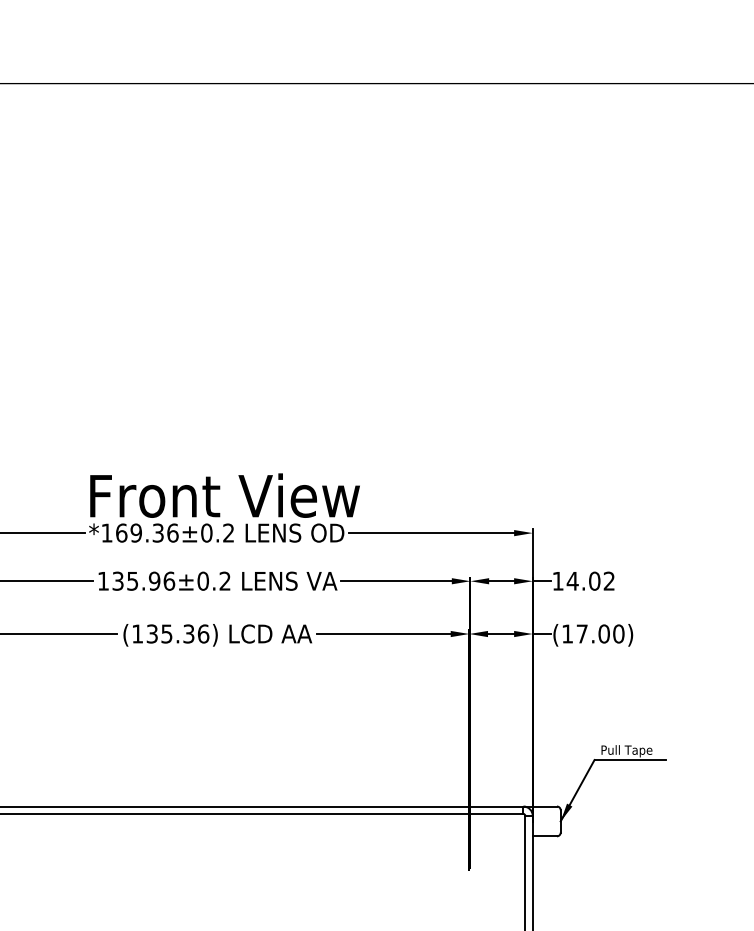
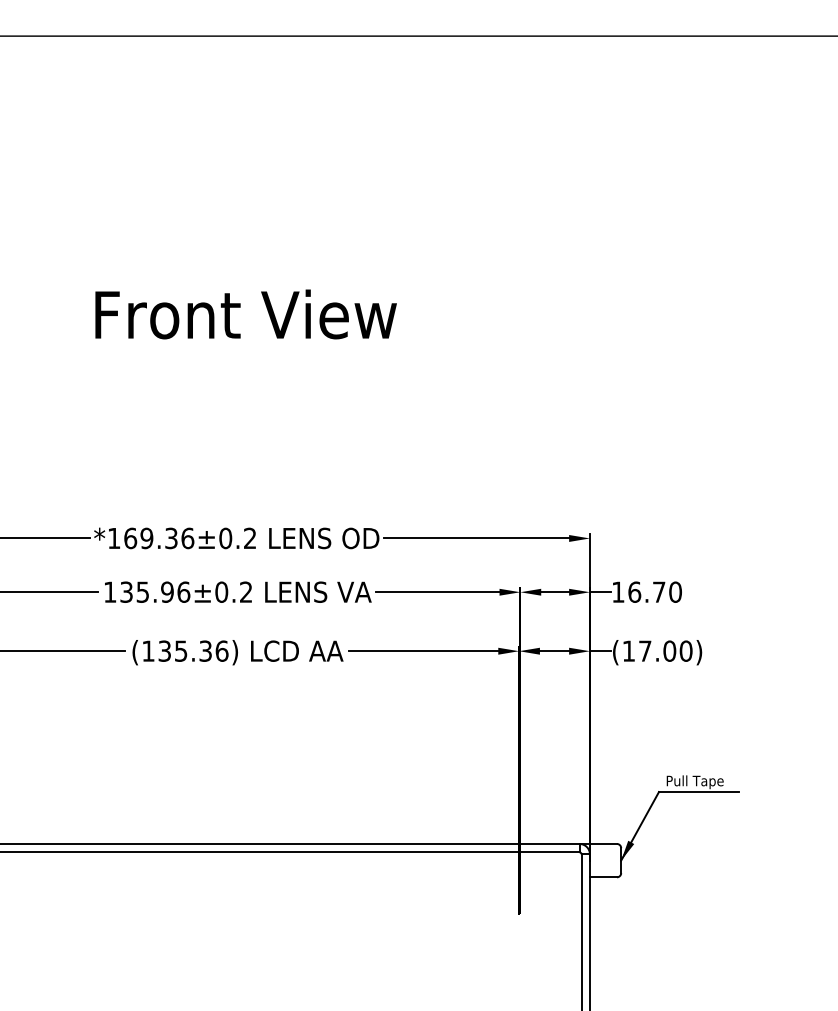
text: (224, 495) -> (245, 314), moved
text: (590, 580) -> (654, 591), 14.02 -> 16.70

